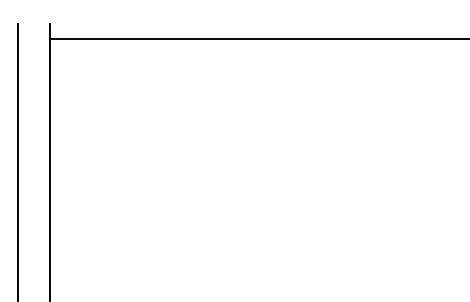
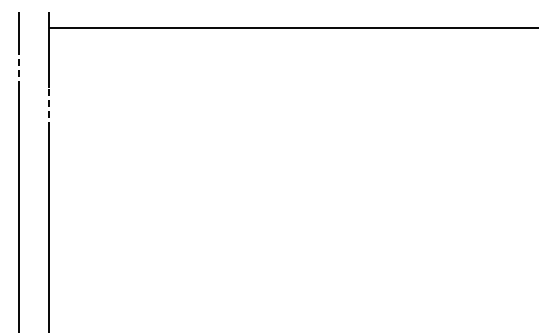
line: (17, 84) -> (18, 69), solid -> dashed
line: (49, 126) -> (48, 108), solid -> dashed

